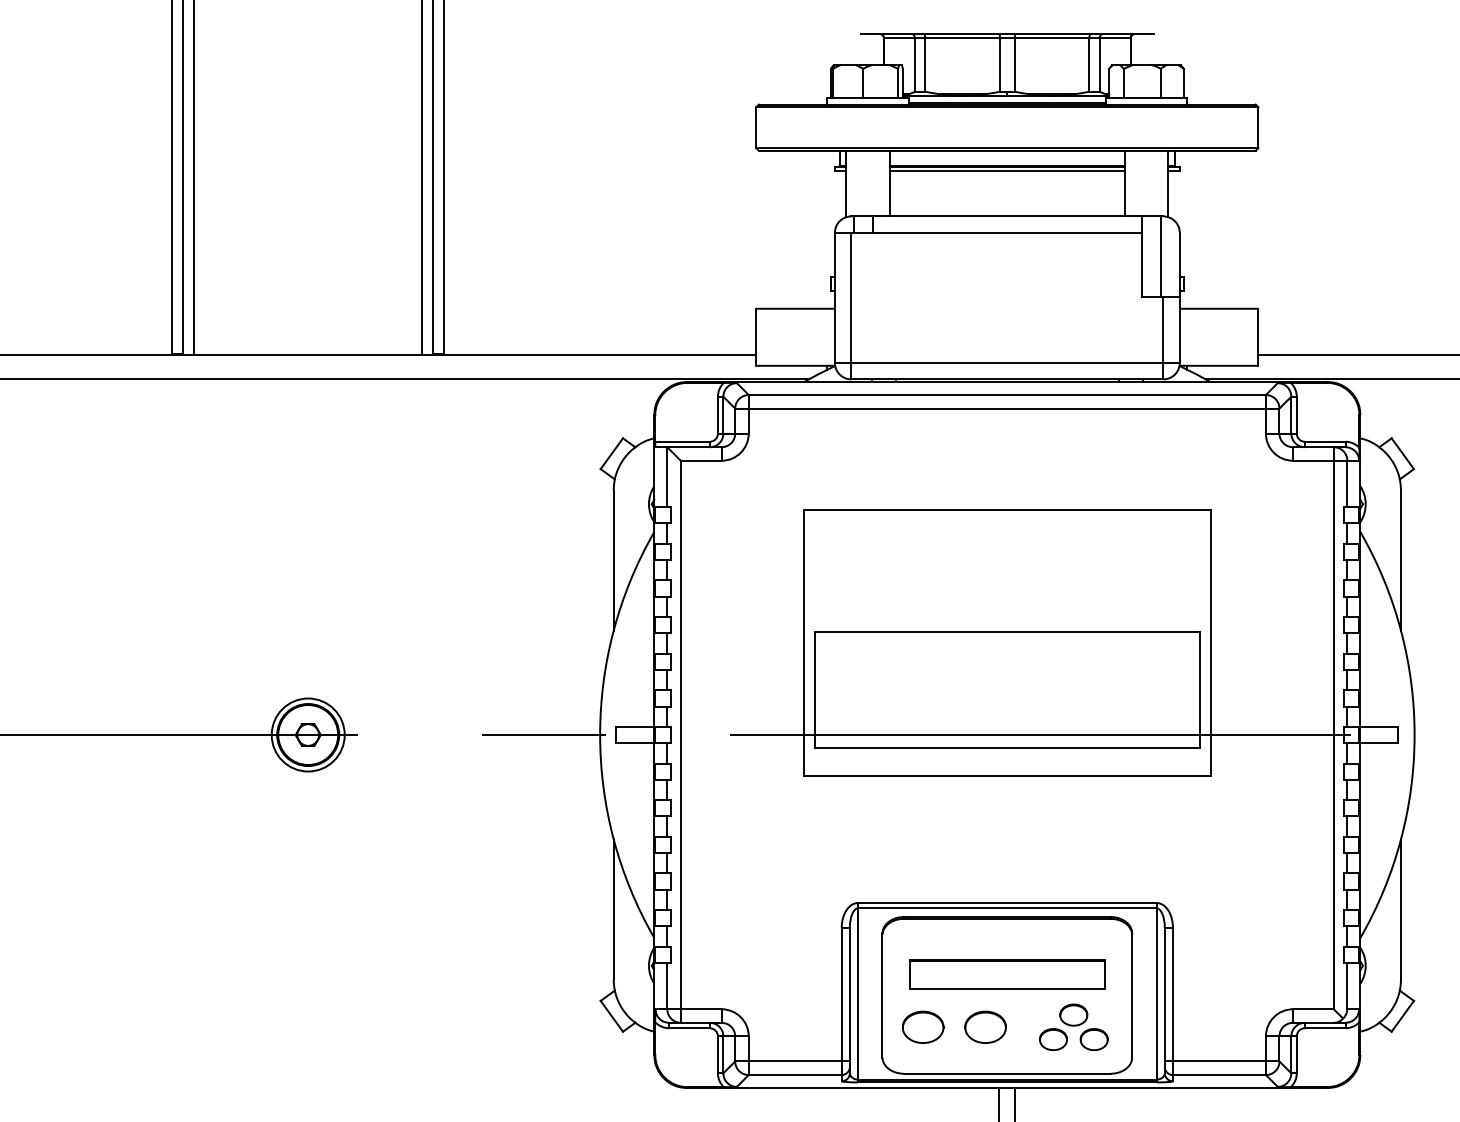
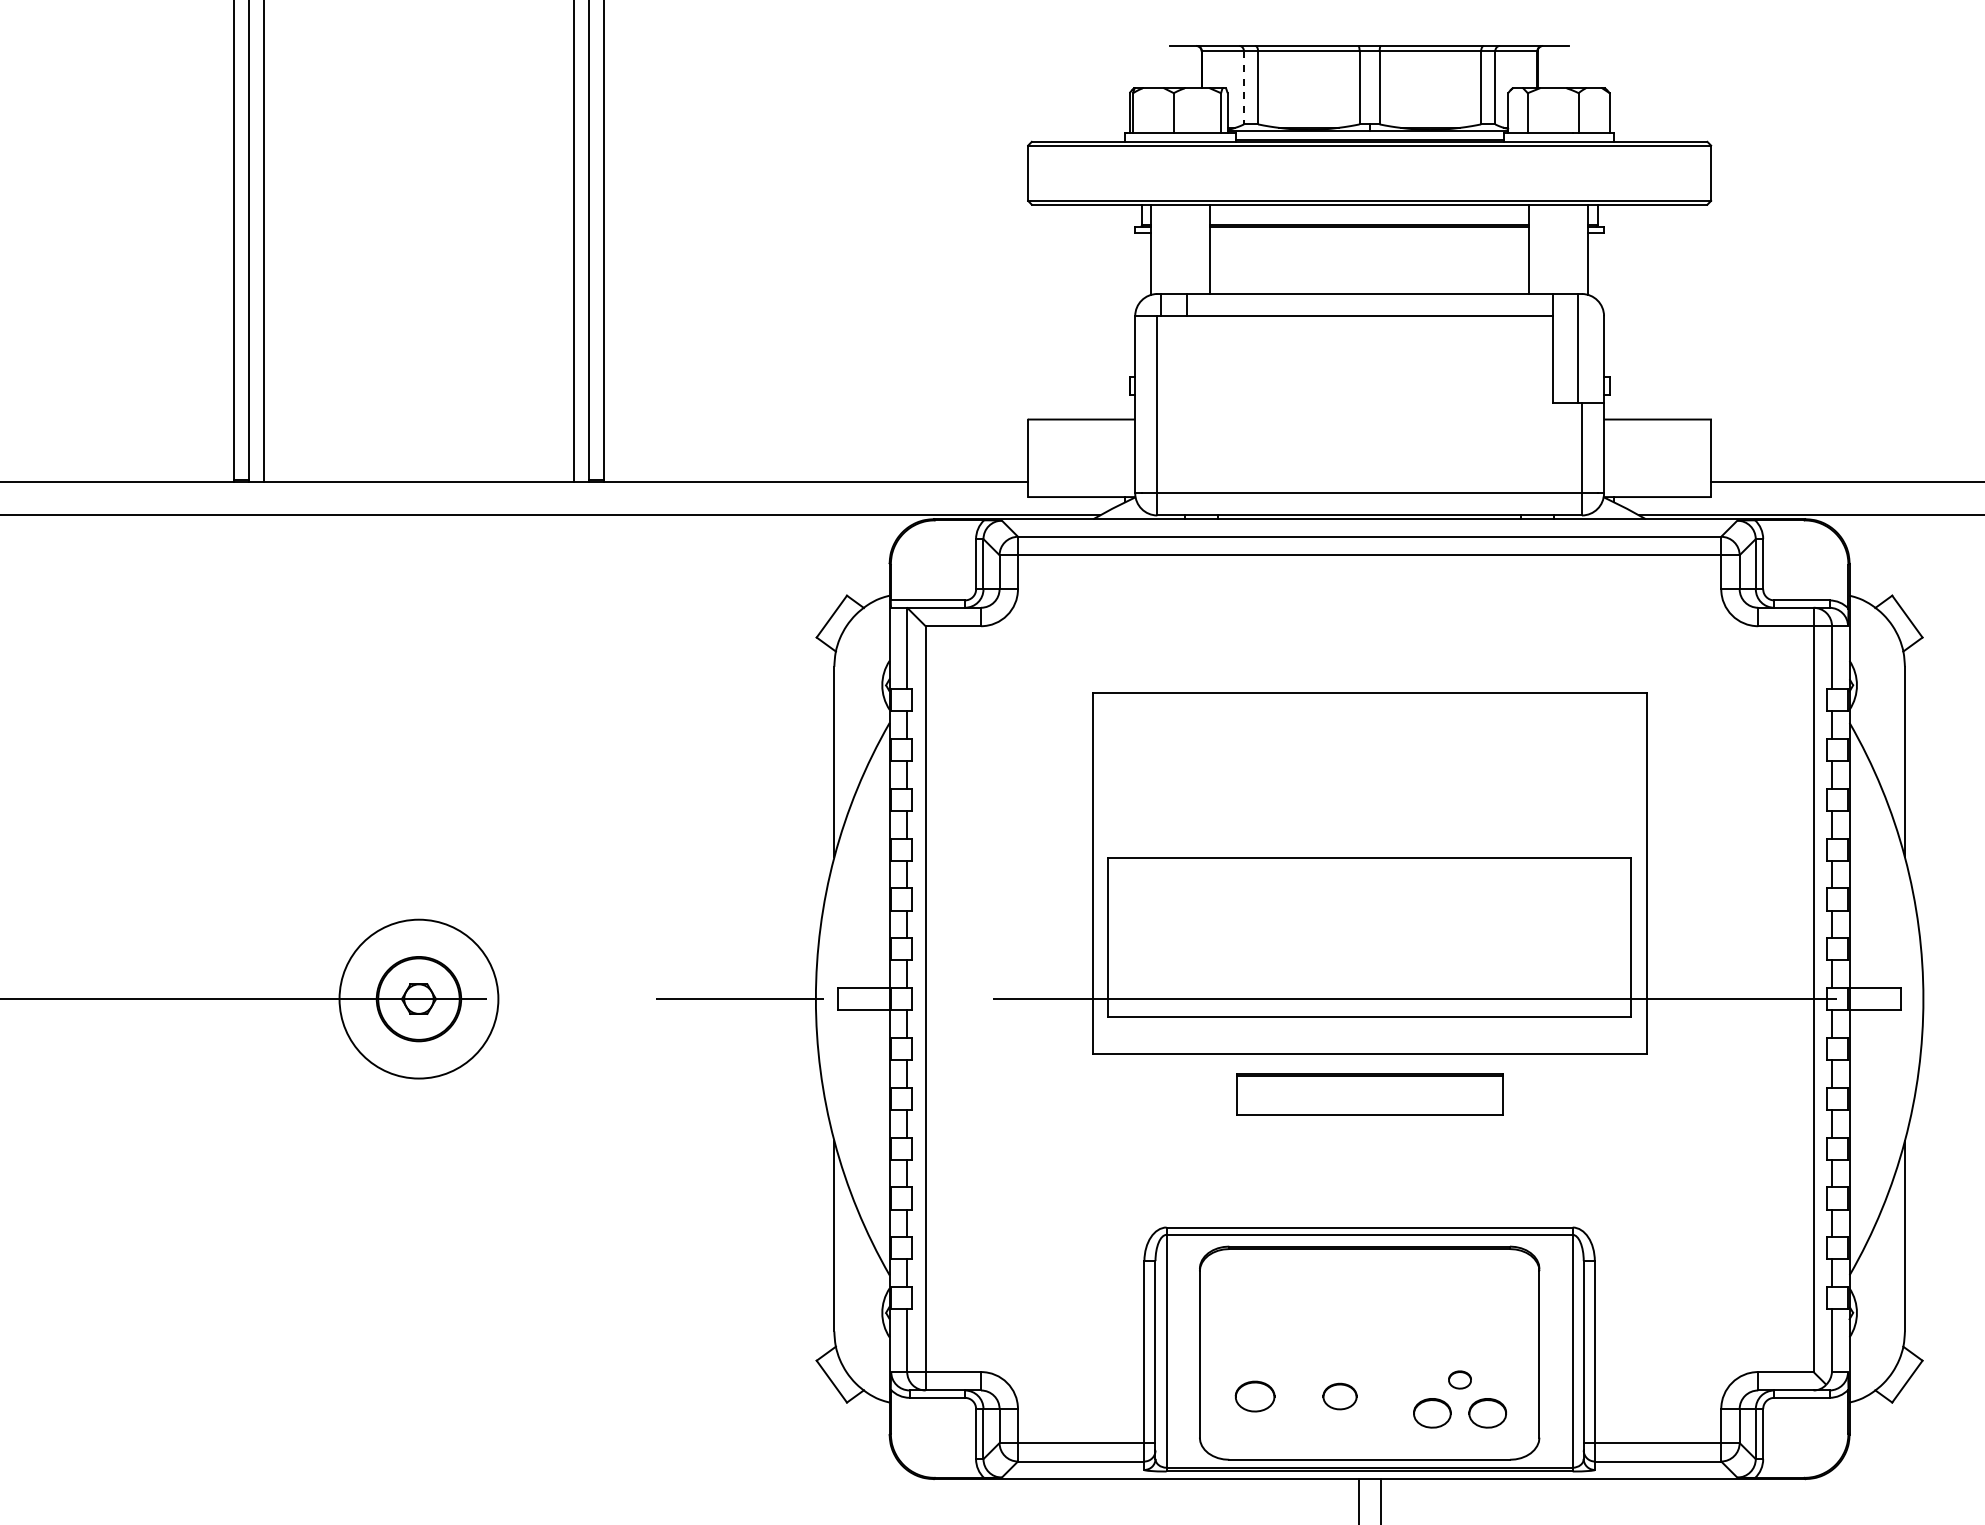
line: (915, 65) -> (1244, 88), solid -> dashed
line: (1007, 171) -> (1369, 232), removed
circle: (307, 734) -> (418, 998), size x1.6
part: (1007, 974) -> (1369, 1094), moved
part: (1073, 1014) -> (1459, 1379), size x0.6
part: (922, 1027) -> (1254, 1396), size x0.7
part: (985, 1027) -> (1339, 1396), size x0.6

